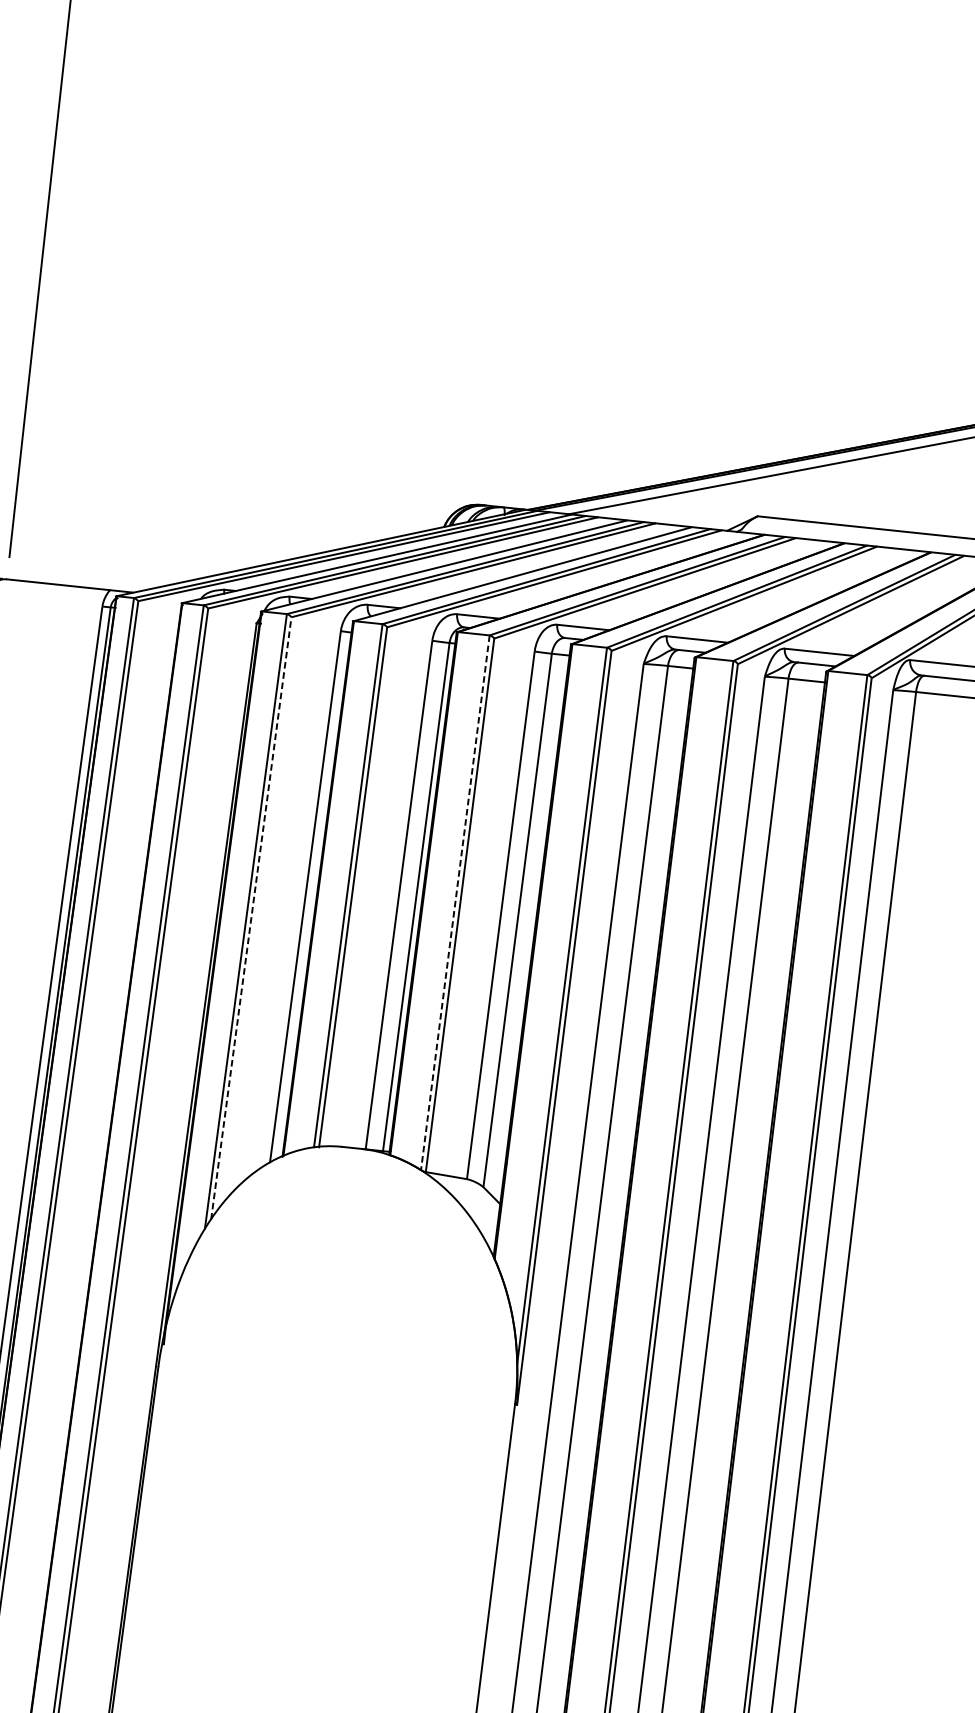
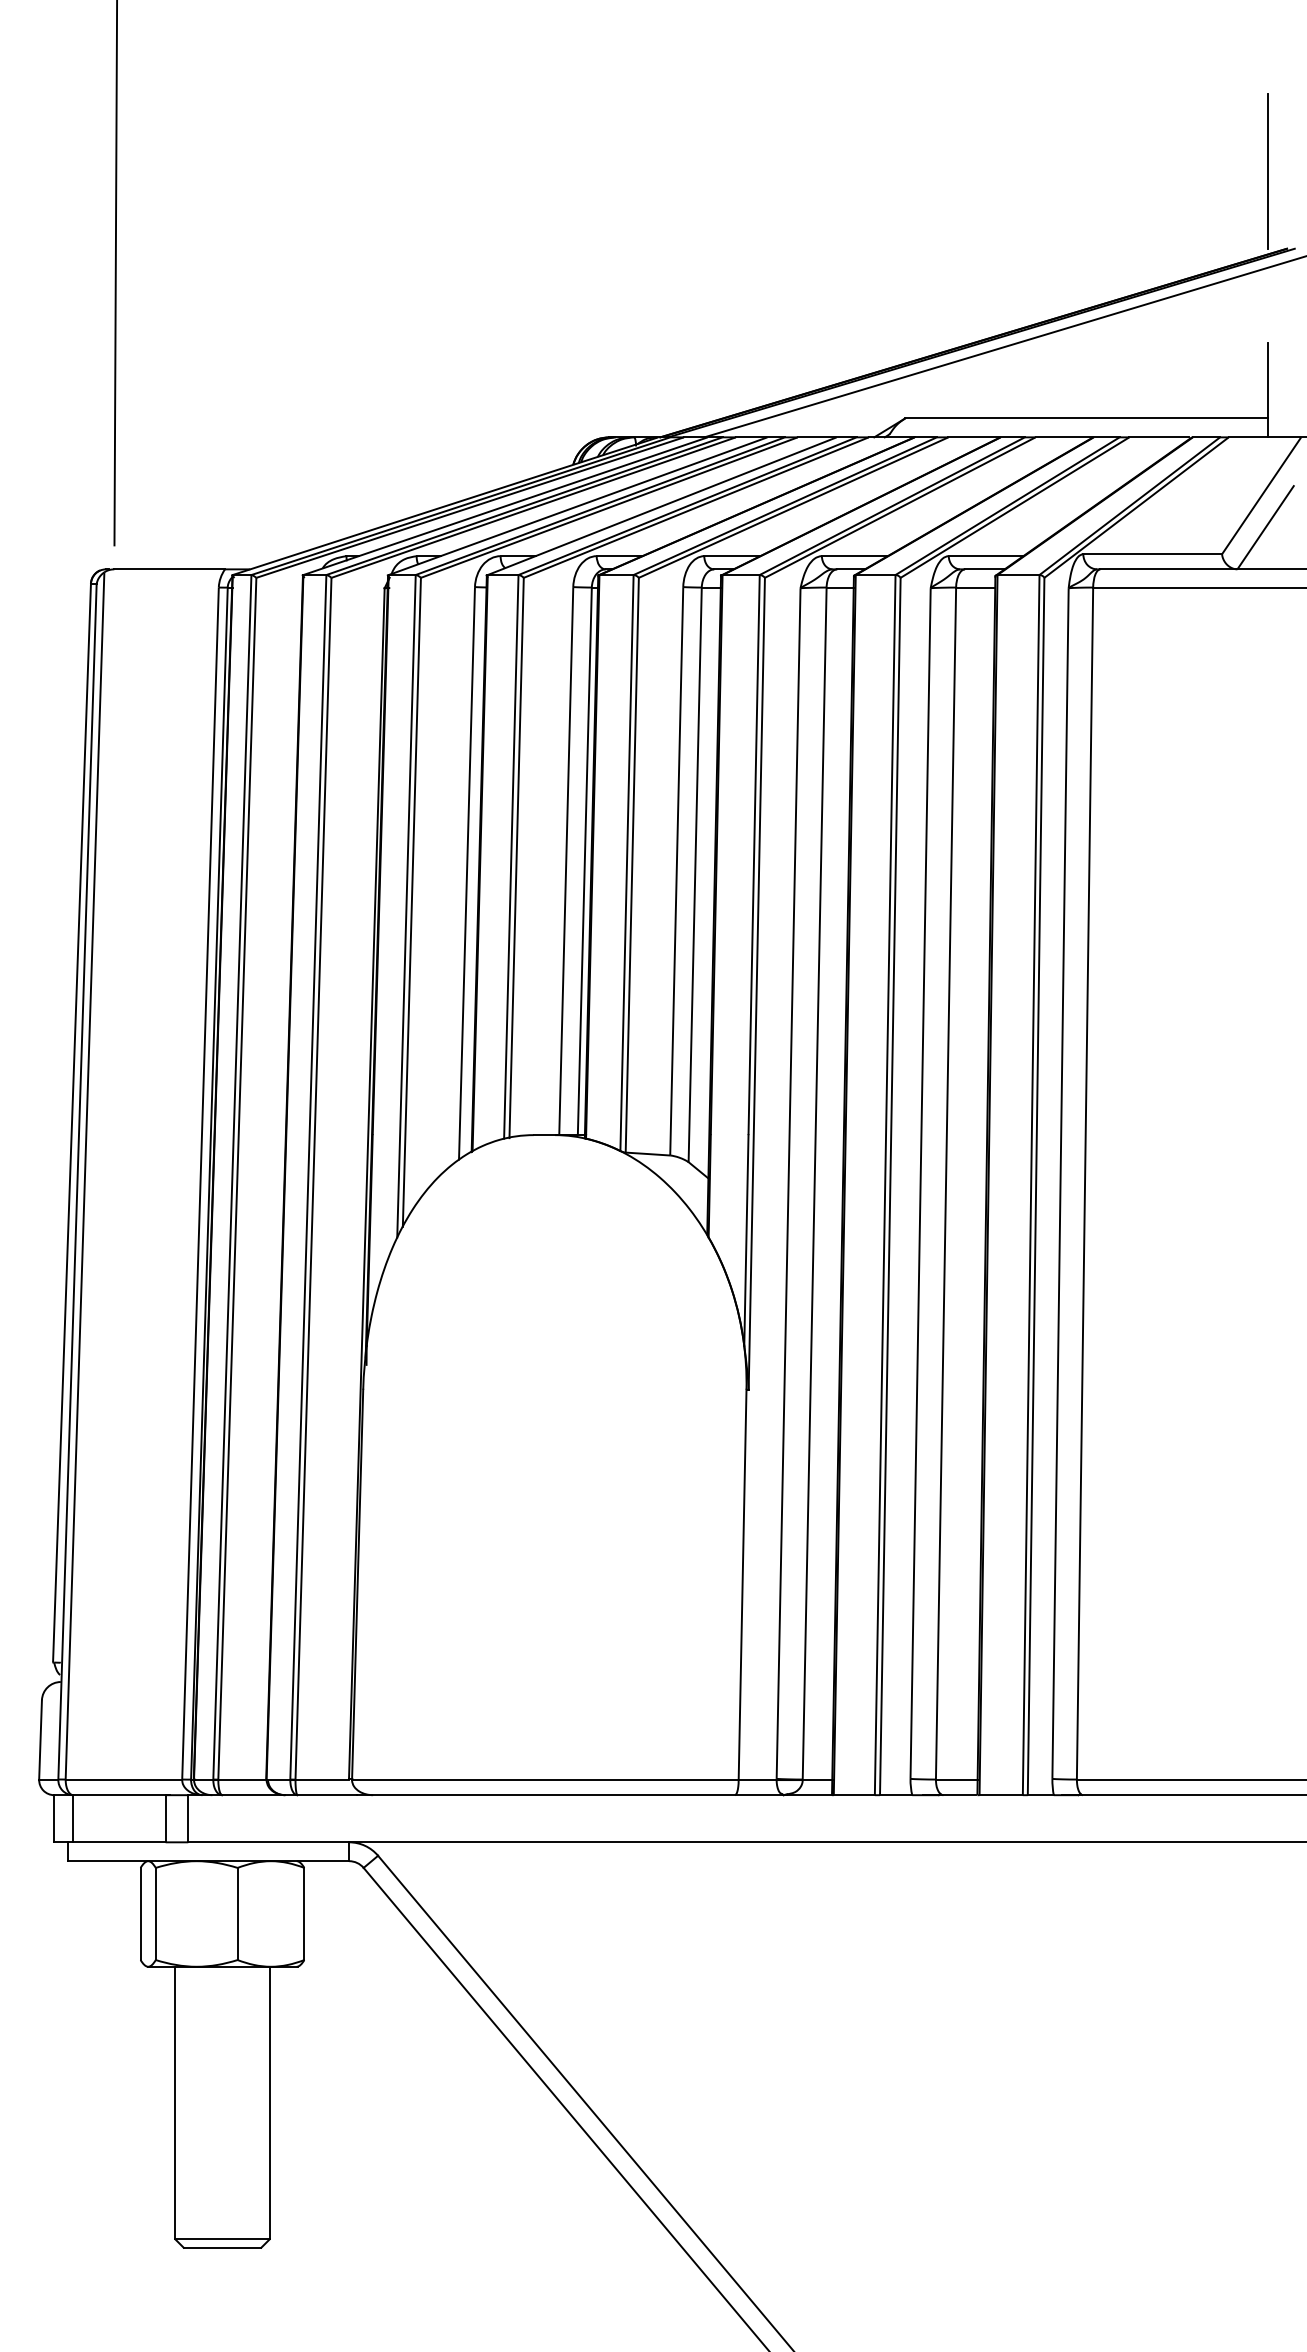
line: (454, 903) -> (626, 863), dashed -> solid
line: (250, 918) -> (411, 902), dashed -> solid

